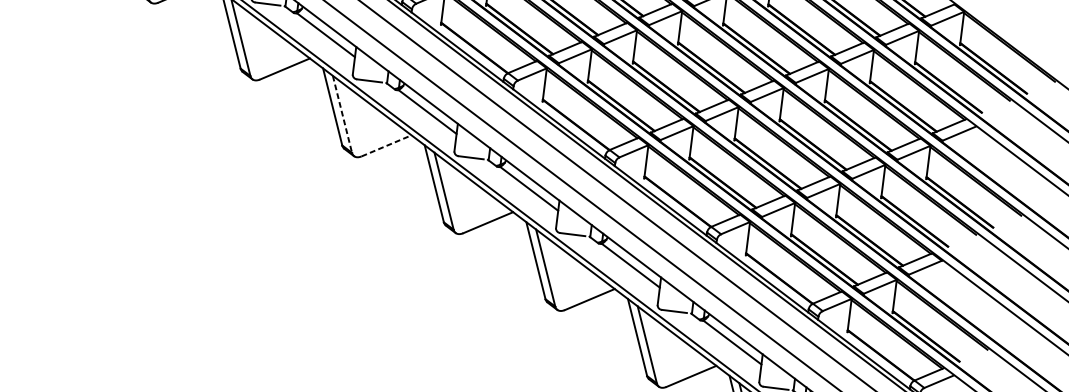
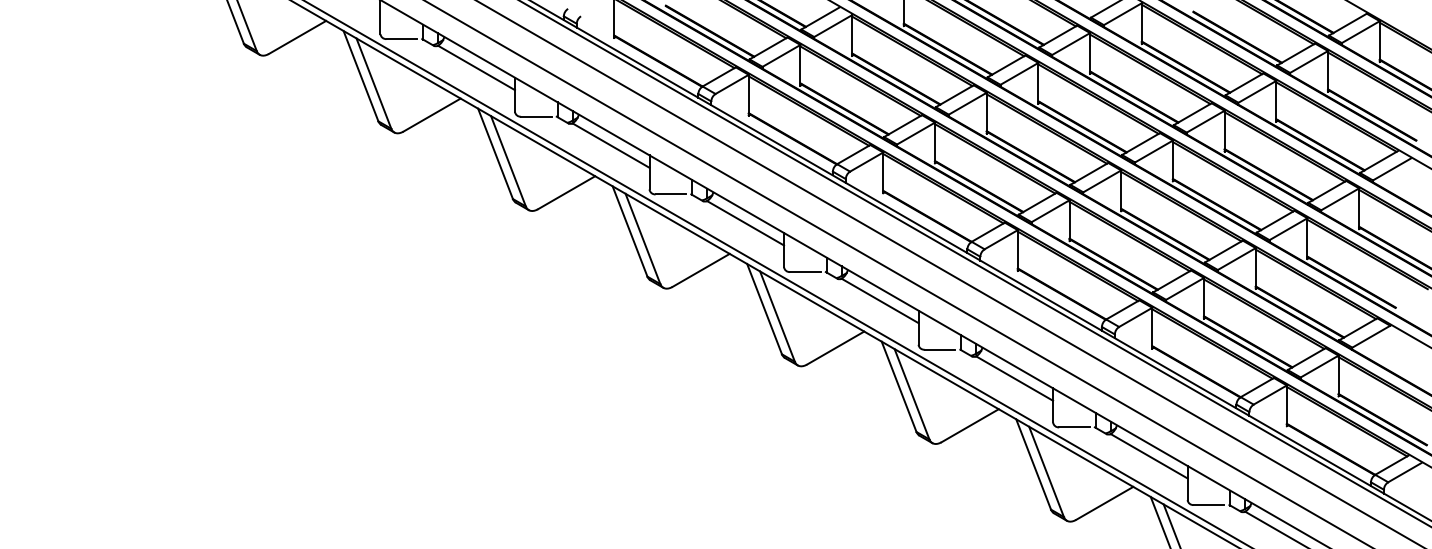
line: (342, 114) -> (643, 239), dashed -> solid
line: (386, 145) -> (701, 270), dashed -> solid

